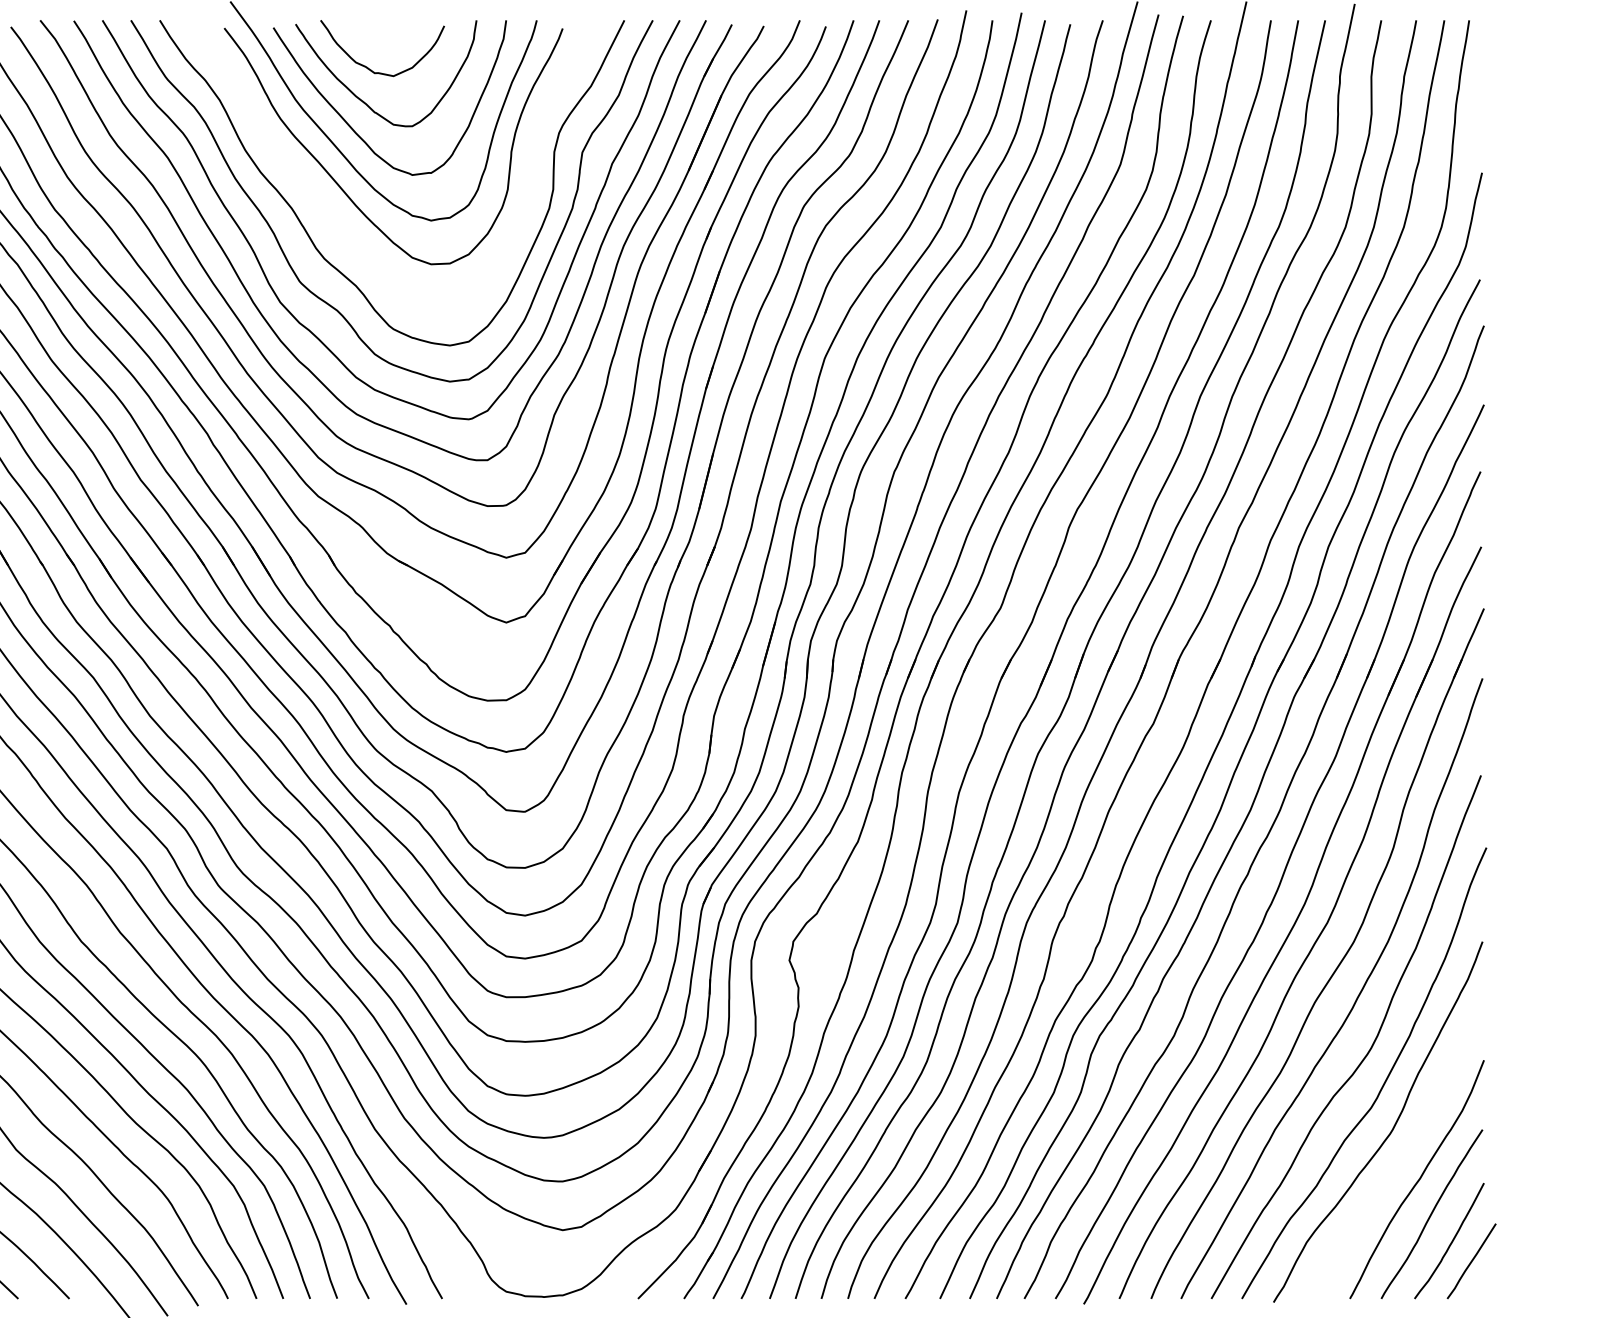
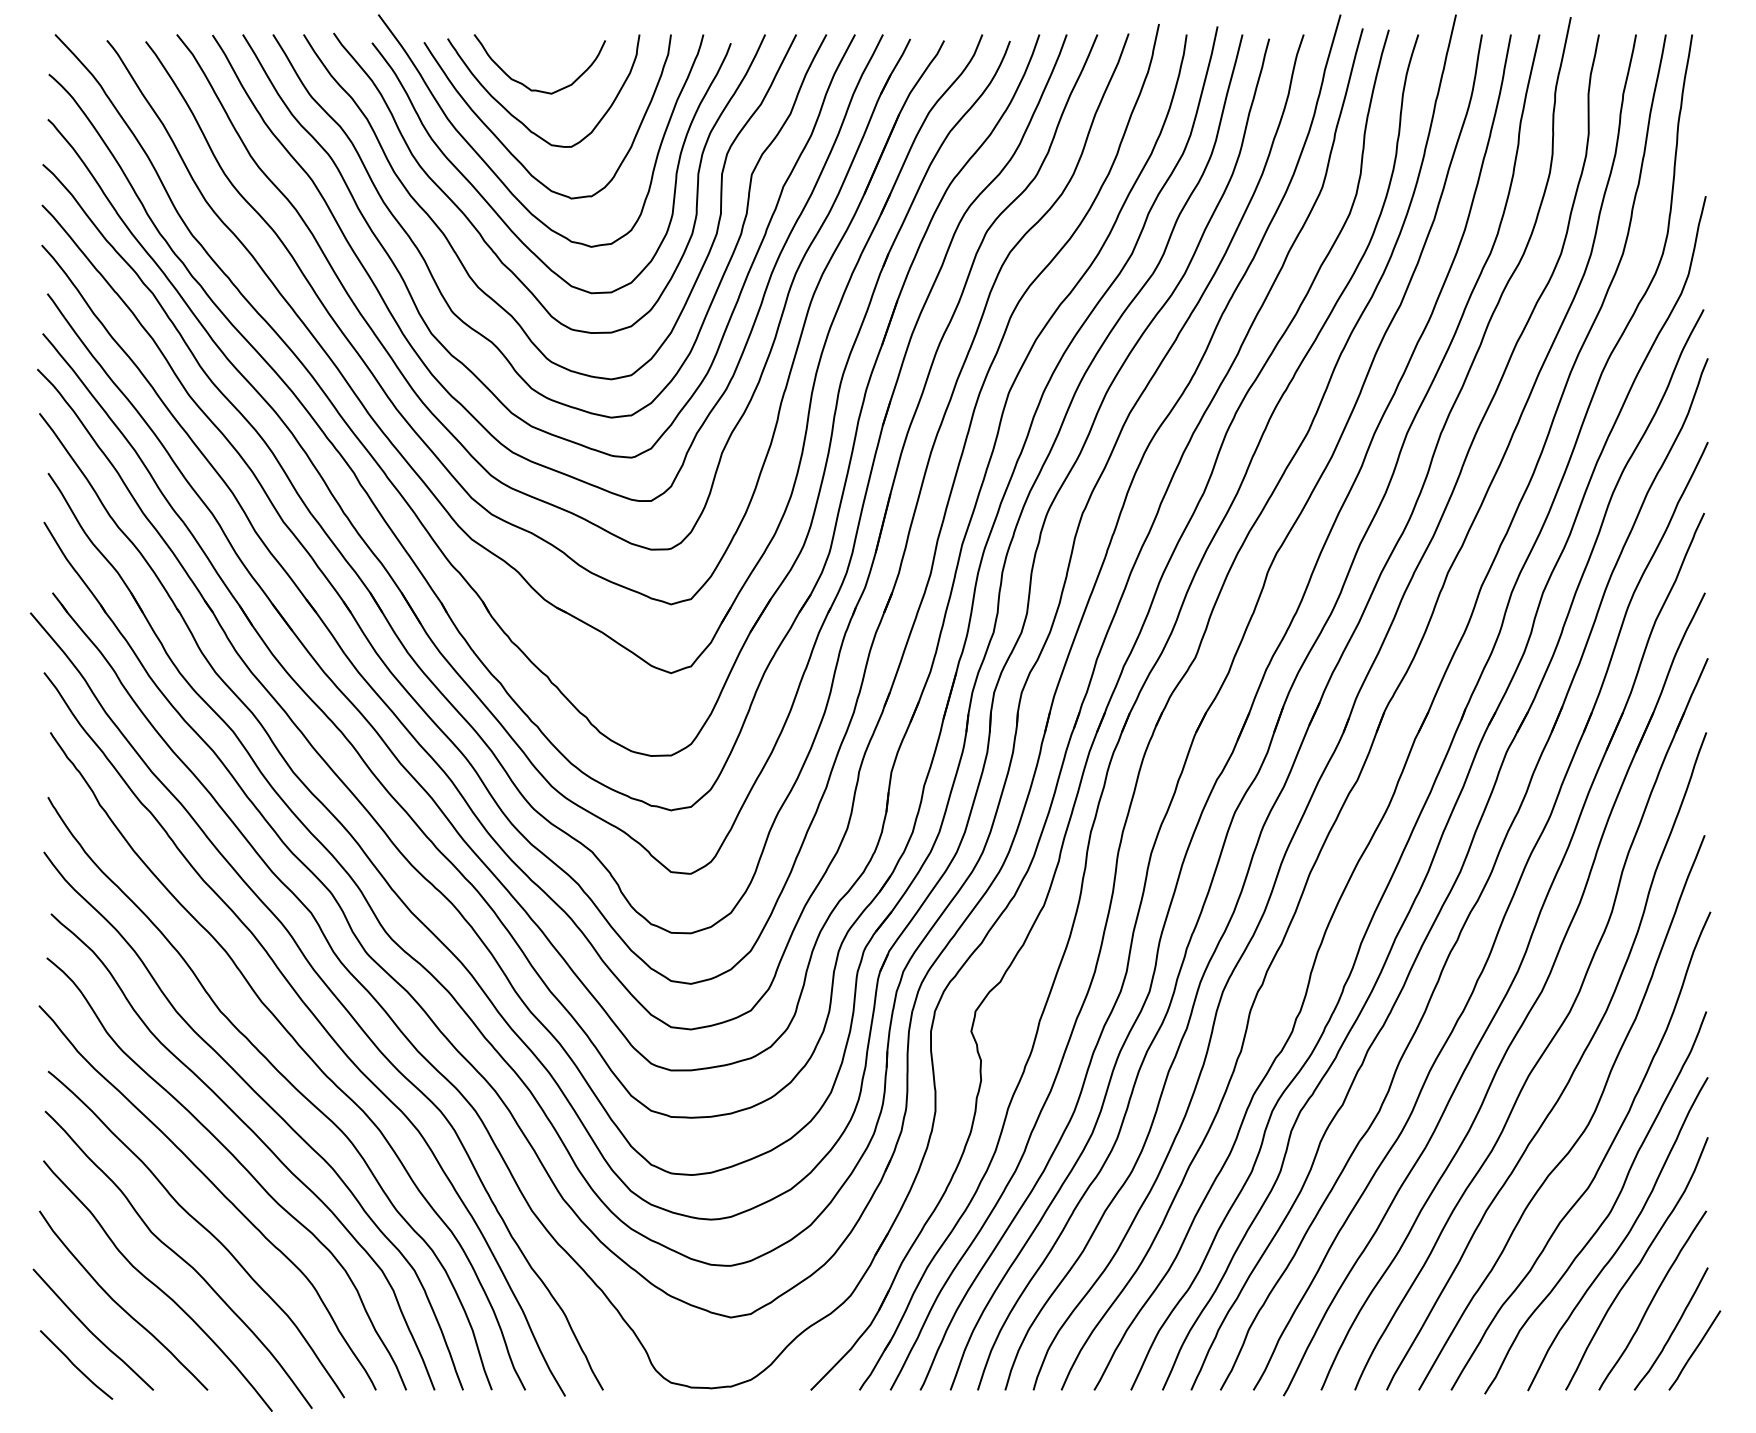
curve: (325, 206) -> (479, 231), added
curve: (1405, 1154) -> (1624, 1237), added

